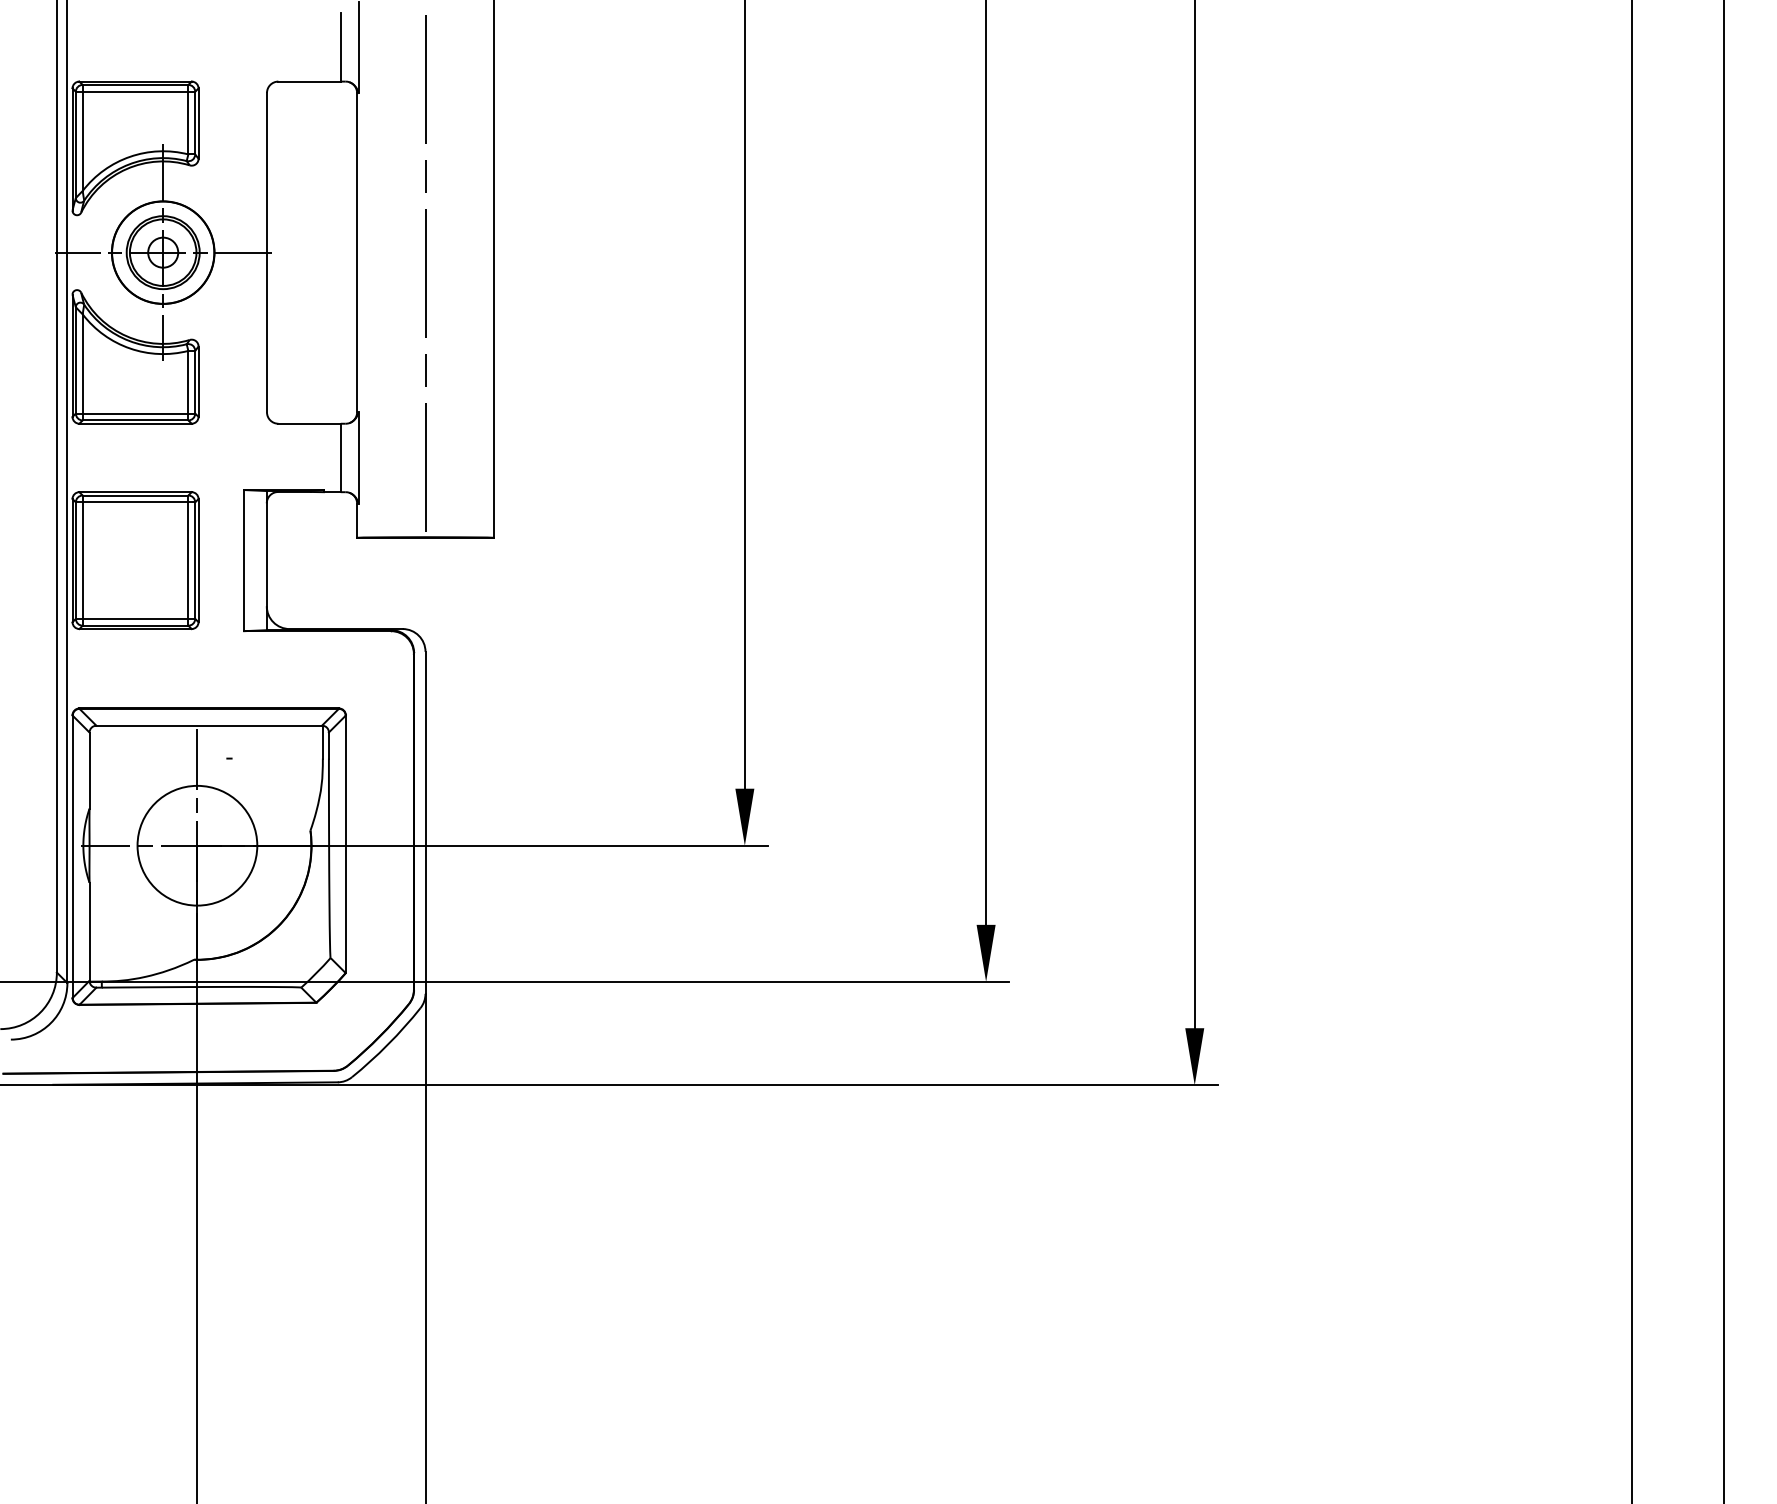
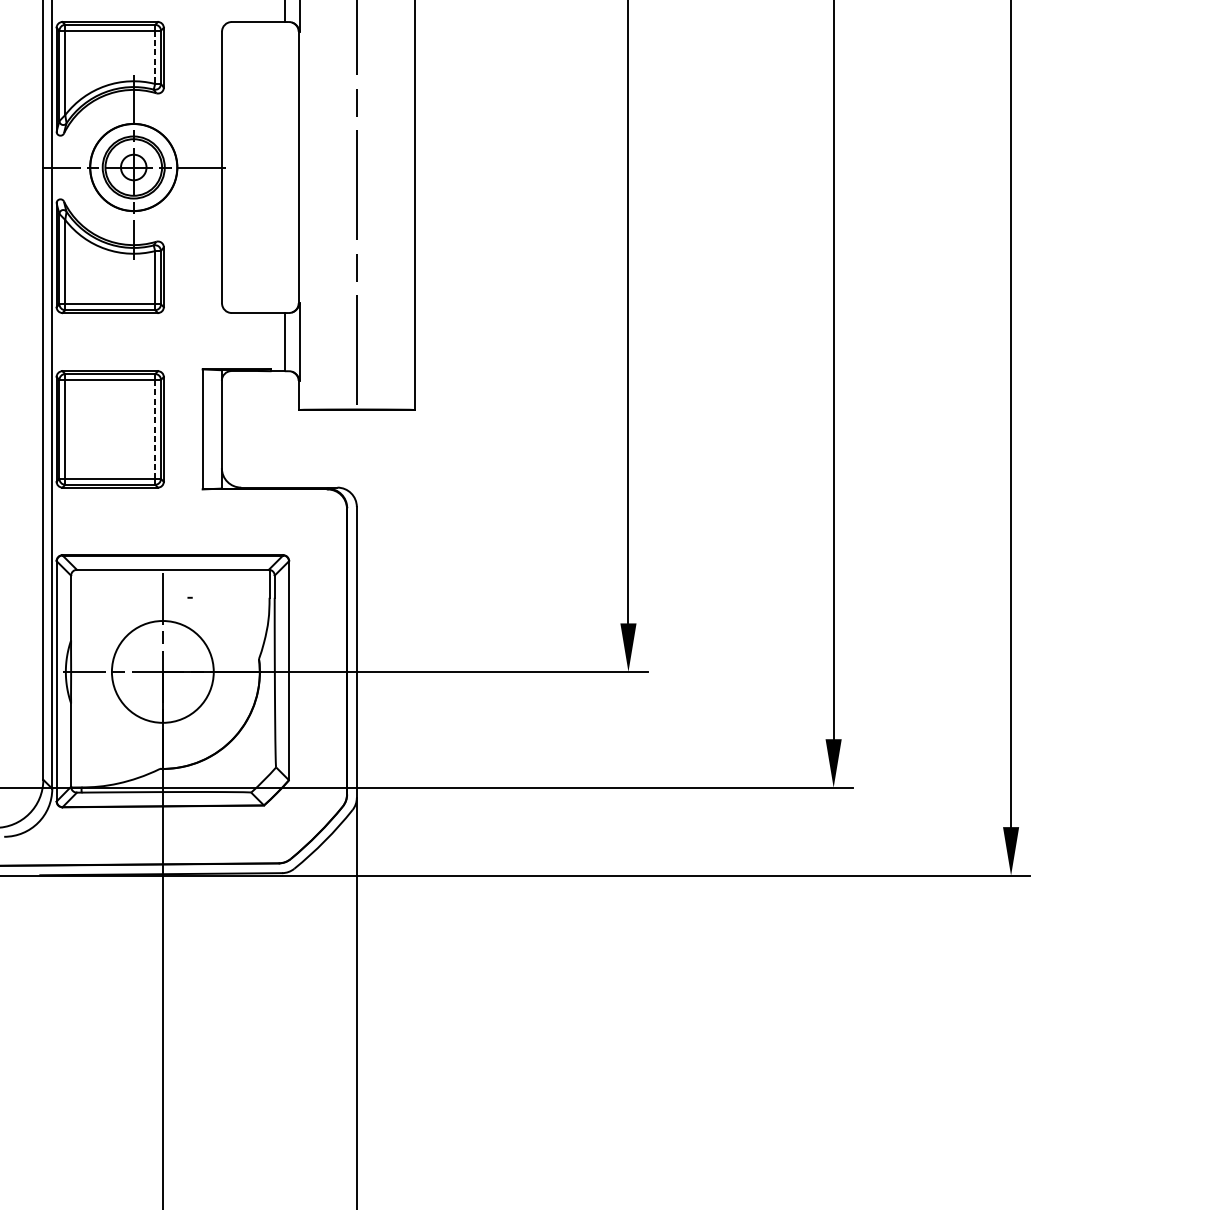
line: (188, 123) -> (155, 57), solid -> dashed
line: (188, 561) -> (155, 430), solid -> dashed

